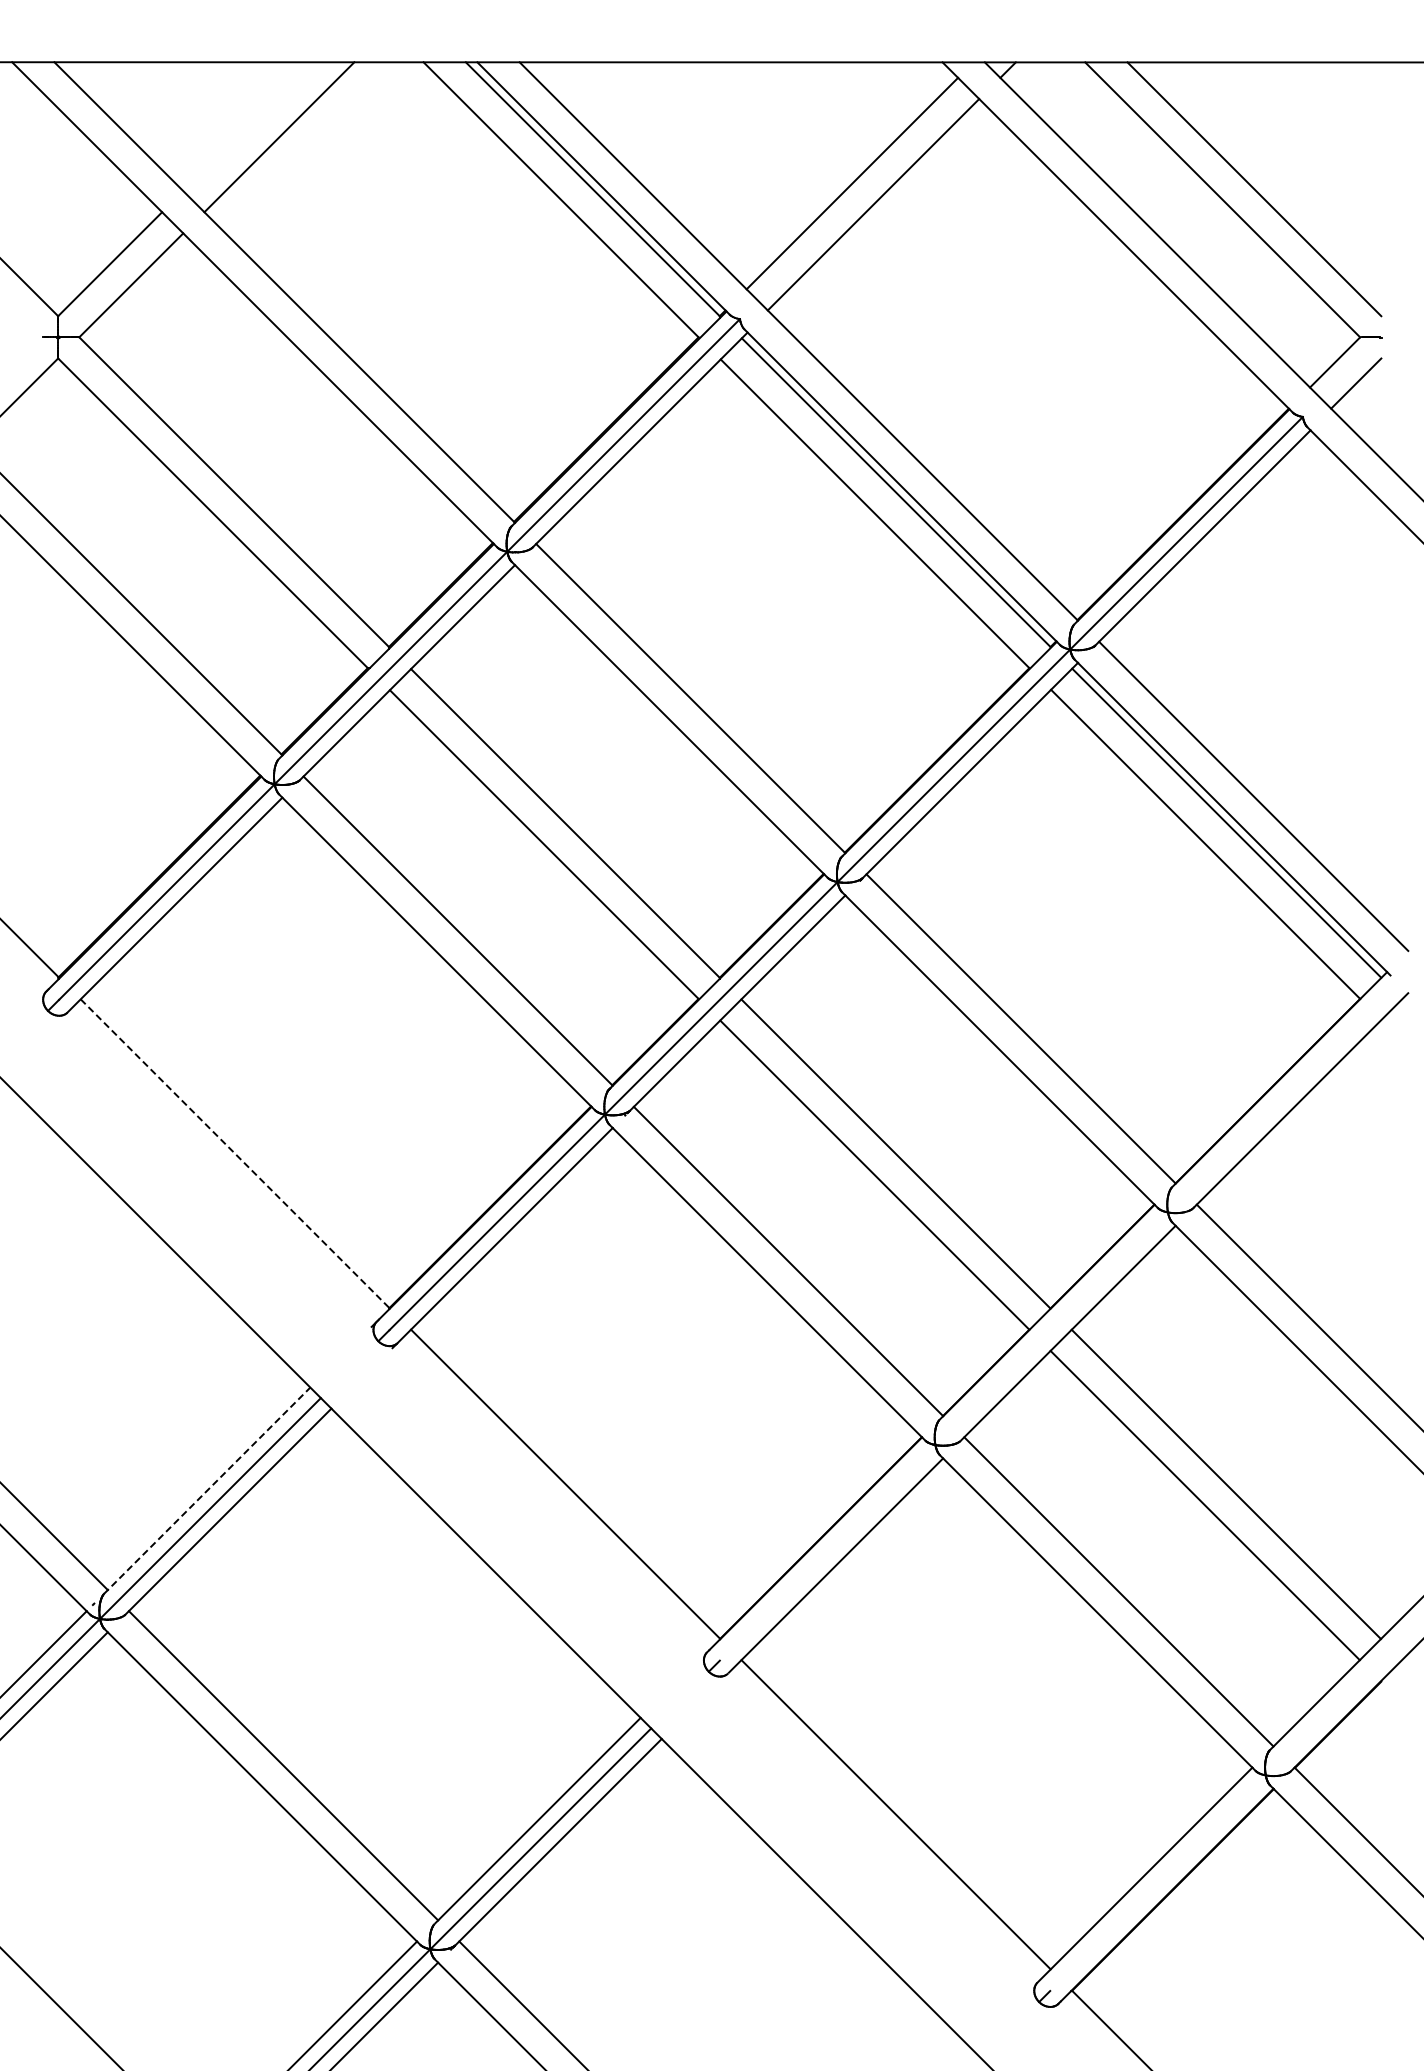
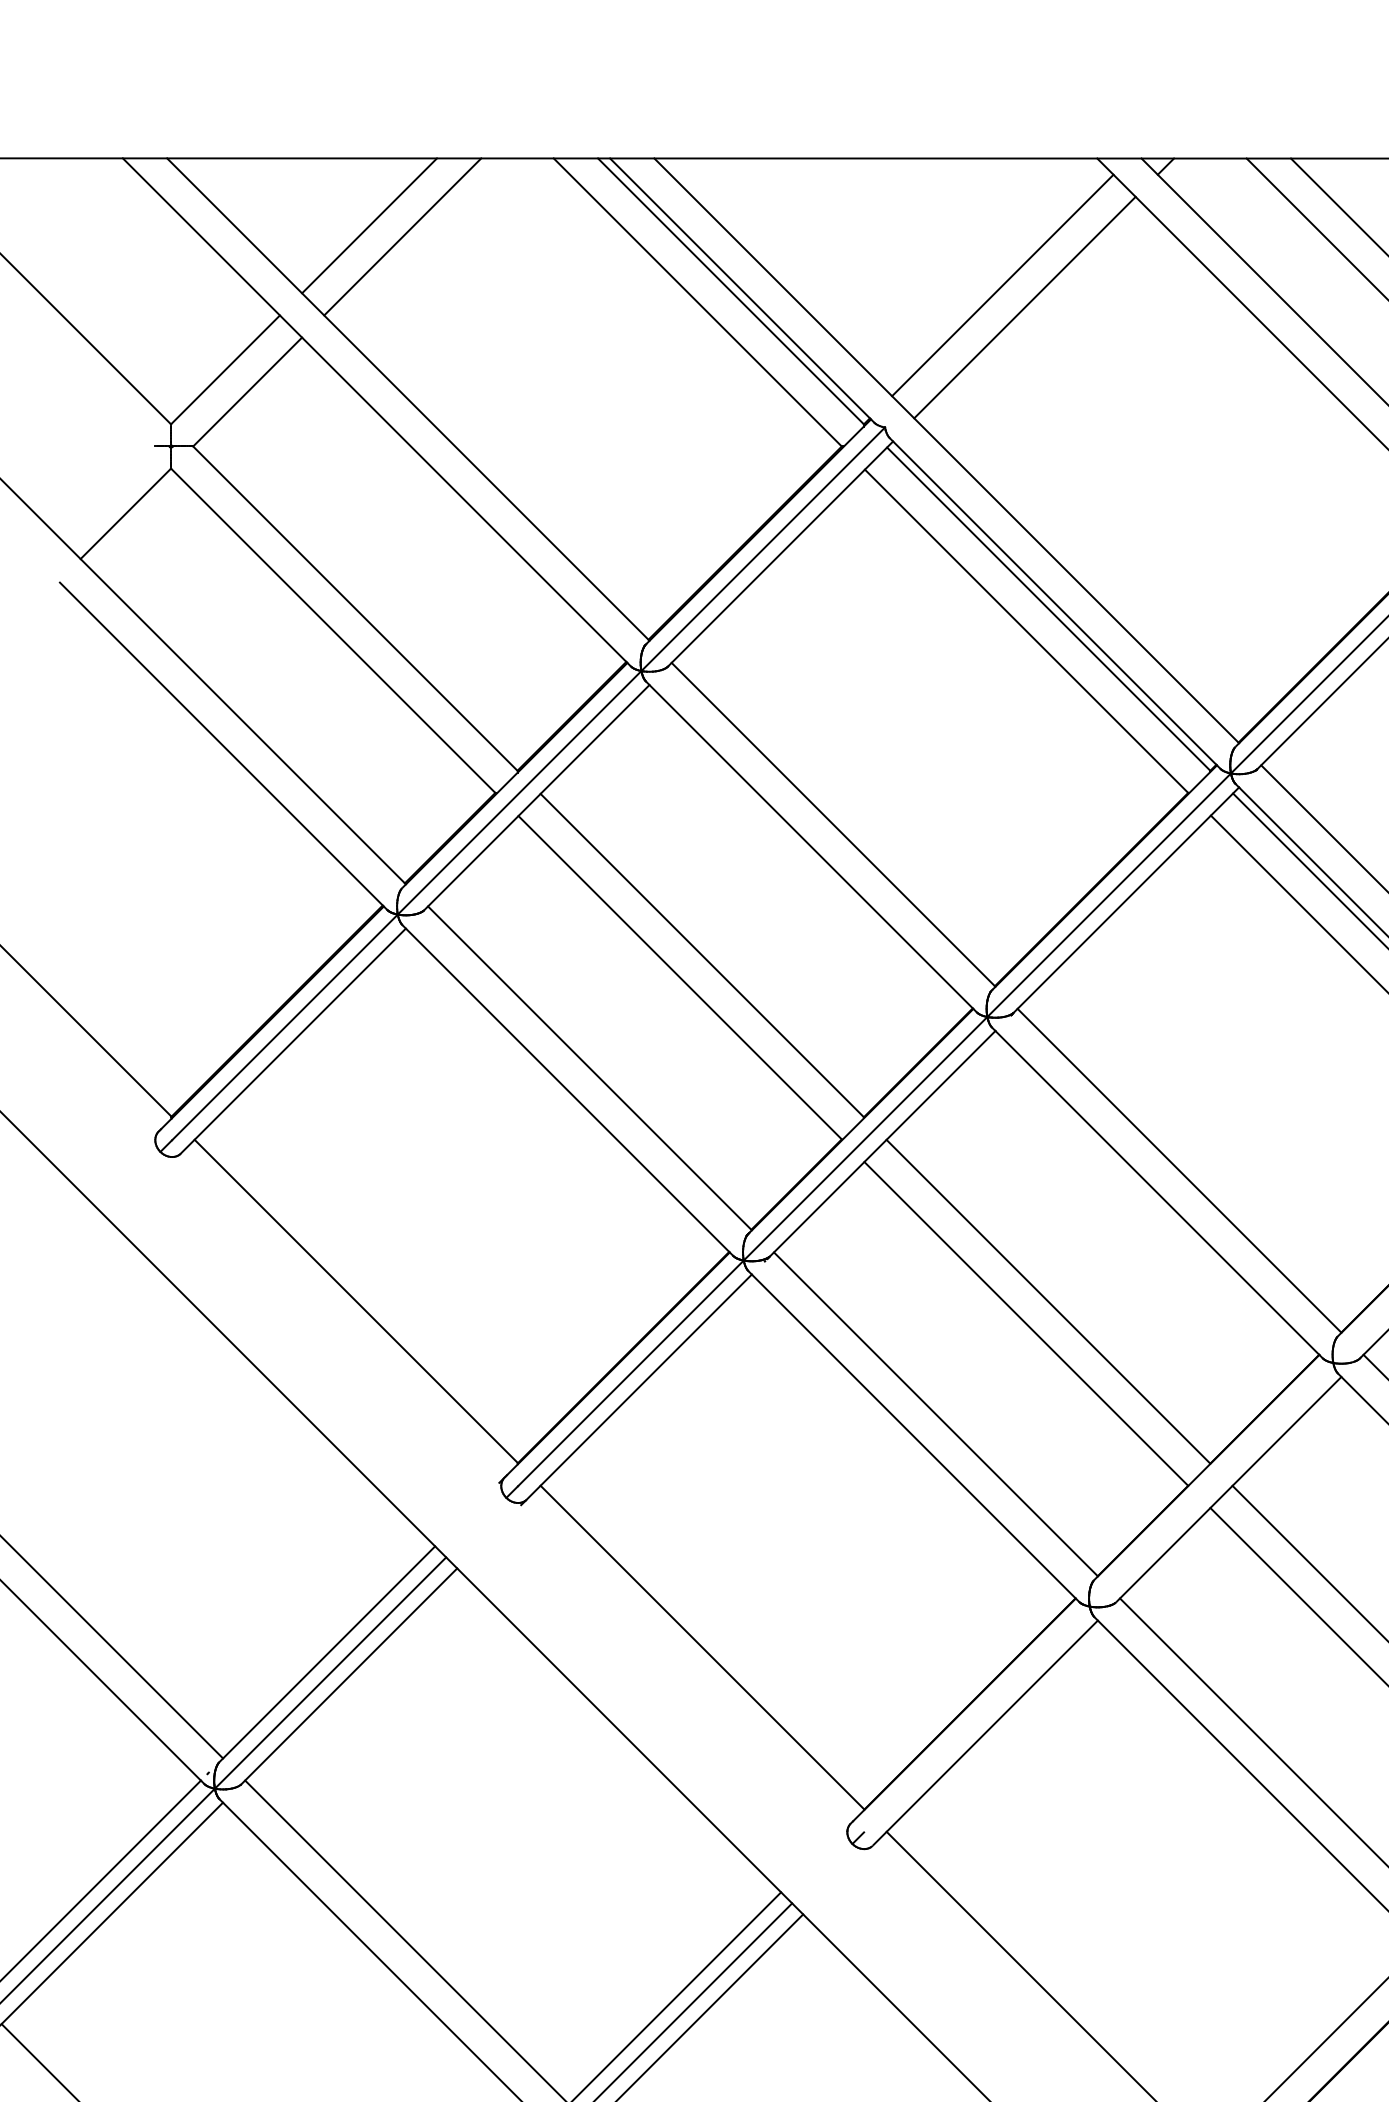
line: (247, 126) -> (369, 225), added
line: (235, 1154) -> (356, 1302), dashed -> solid
line: (207, 1490) -> (327, 1654), dashed -> solid

